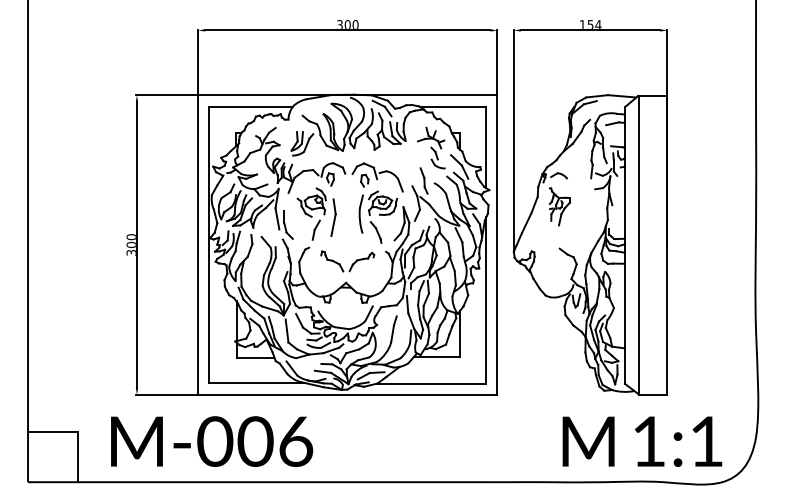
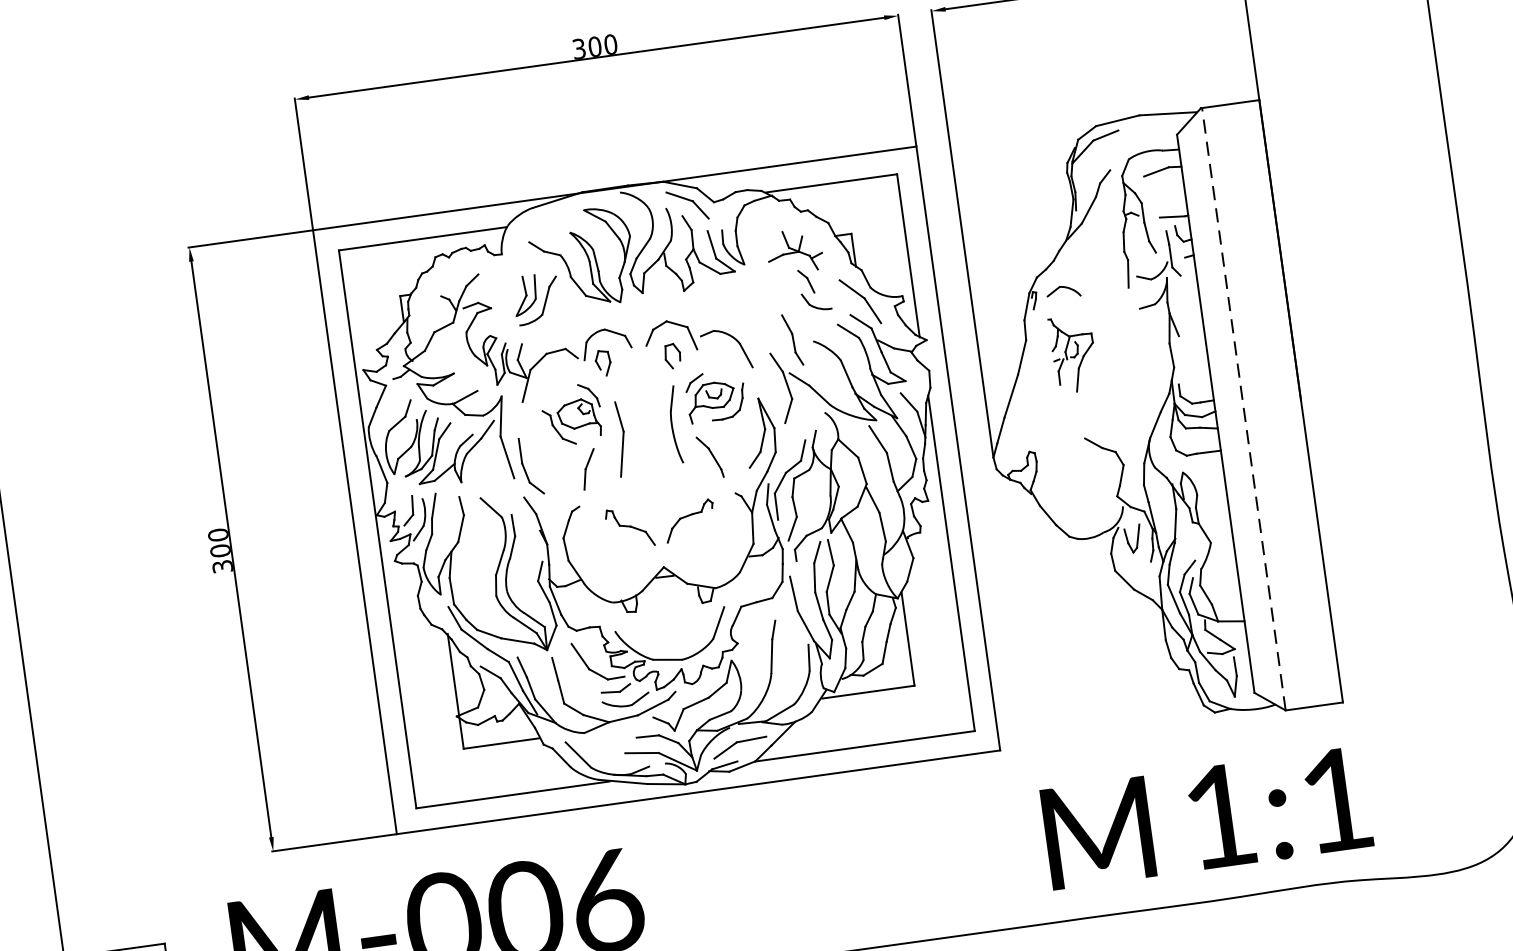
line: (638, 244) -> (1242, 408), solid -> dashed
text: (642, 441) -> (1207, 817), moved

